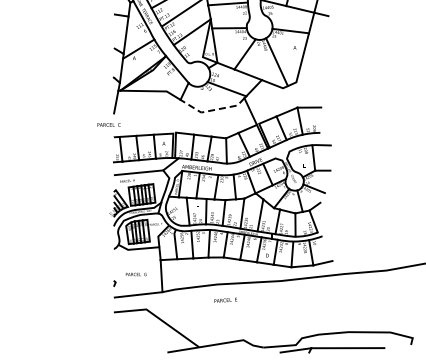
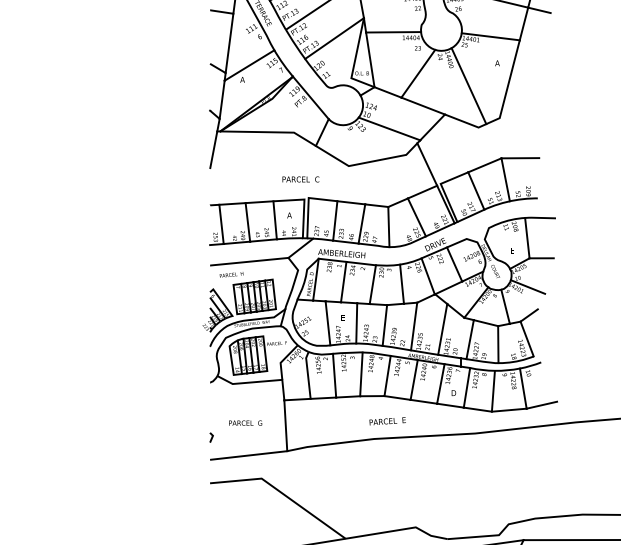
line: (212, 110) -> (366, 162), dashed -> solid
text: (108, 124) -> (299, 178), moved
text: (225, 299) -> (387, 419), moved

